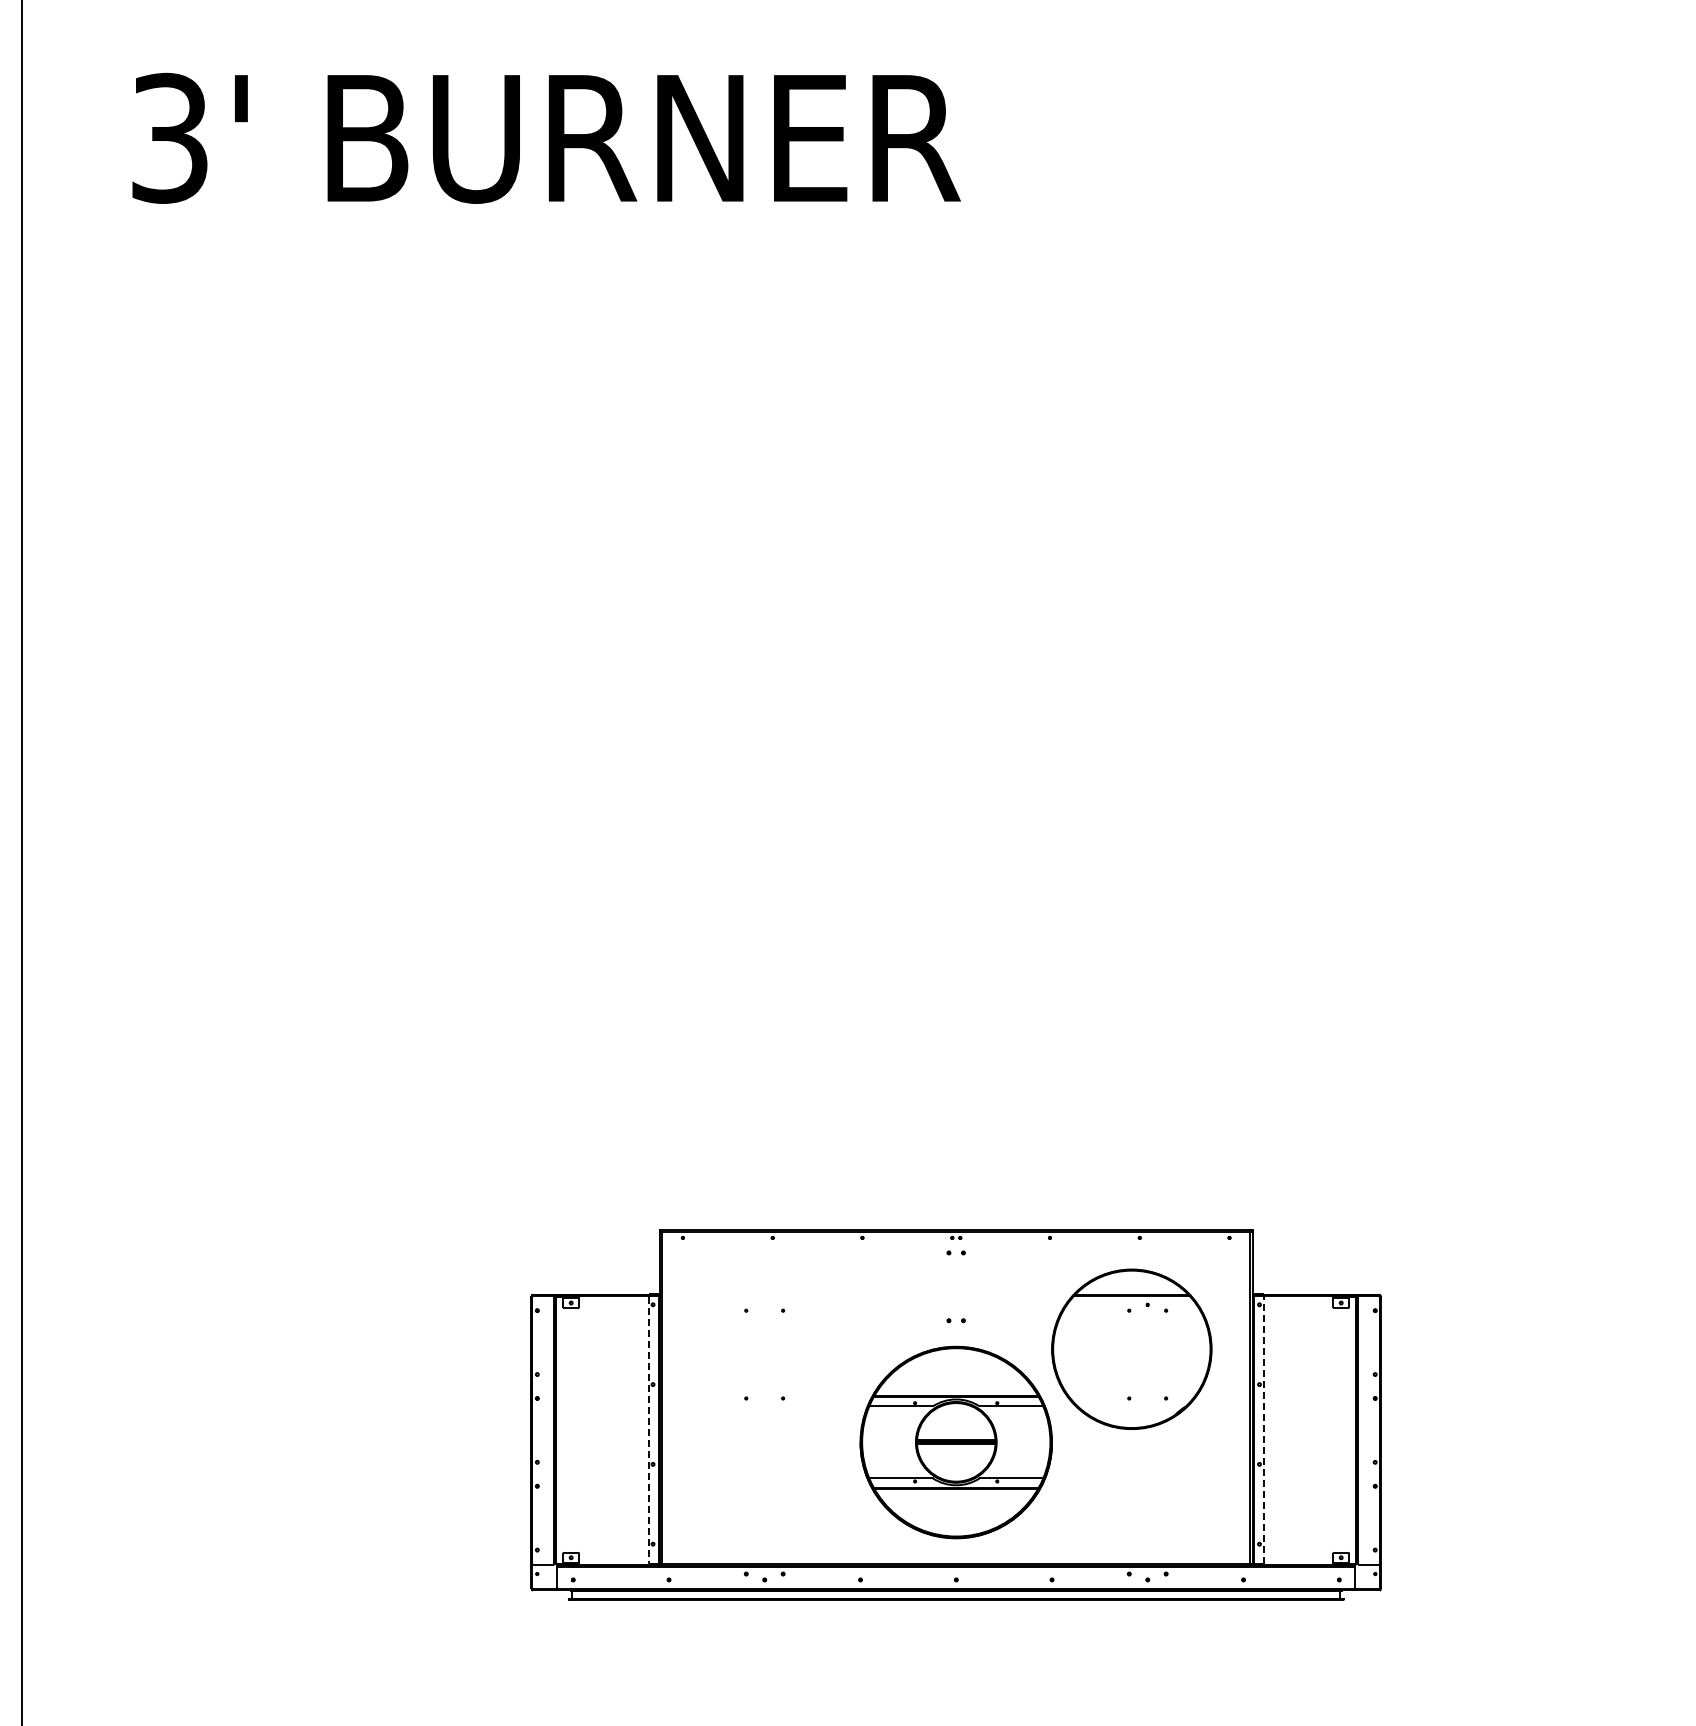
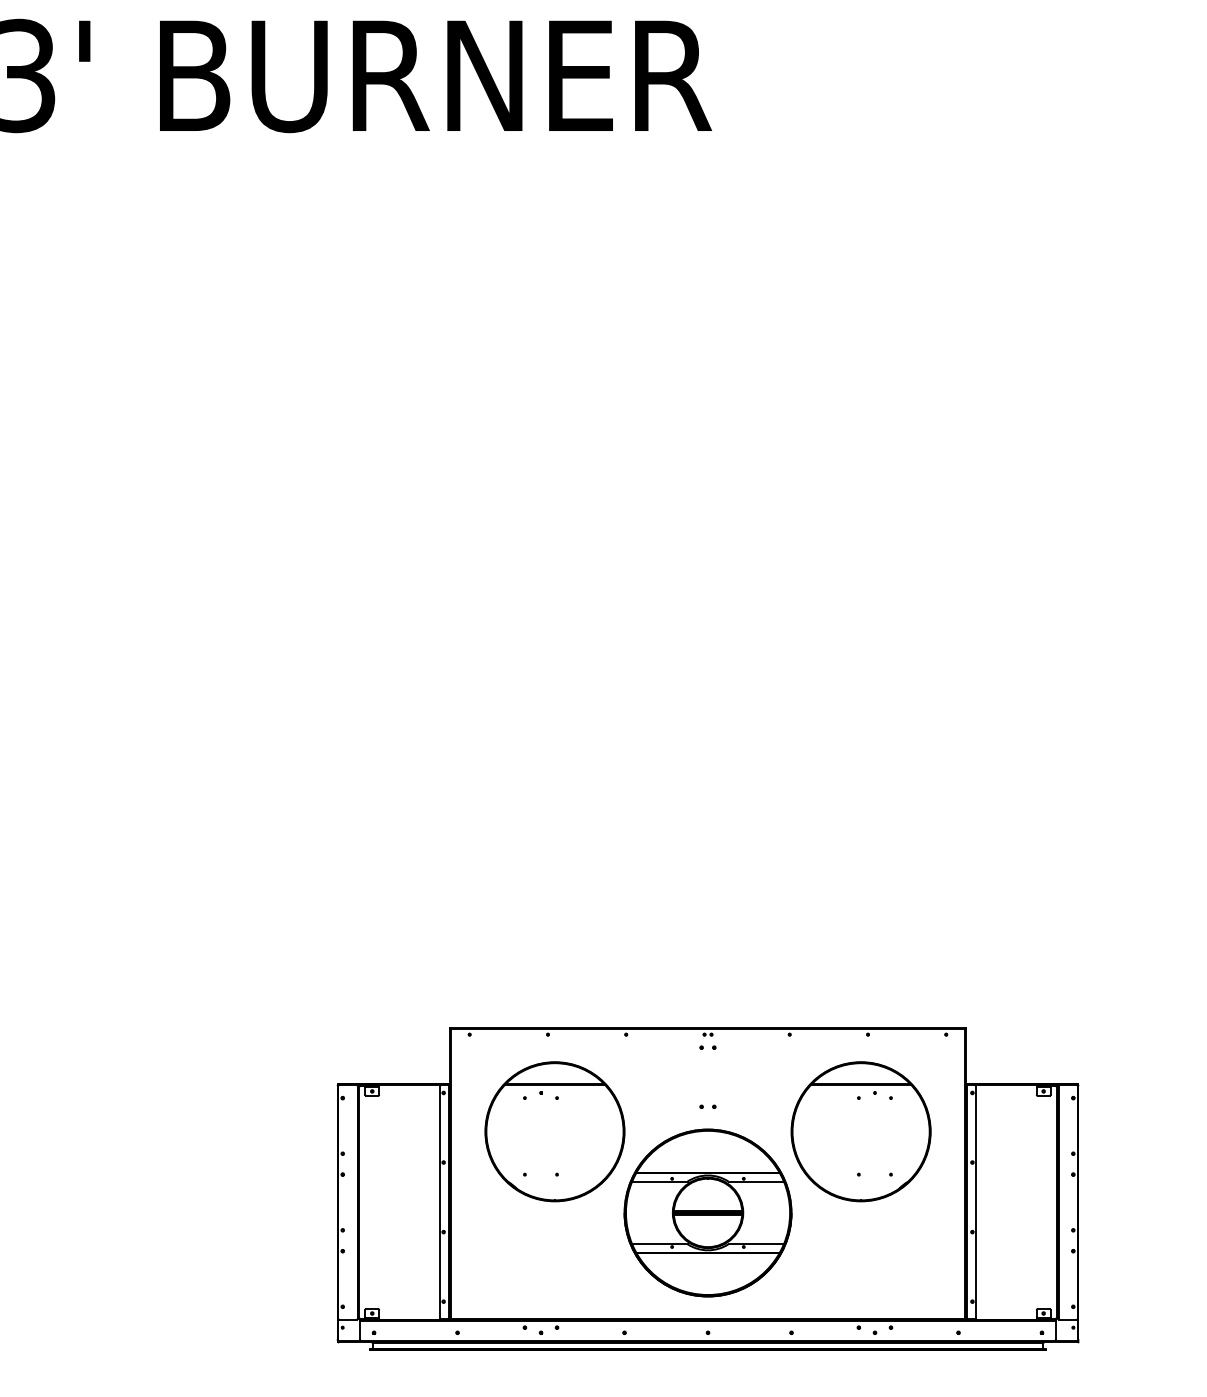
part: (780, 1348) -> (554, 1131), added
line: (649, 1429) -> (440, 1201), dashed -> solid
line: (1263, 1429) -> (975, 1201), dashed -> solid

